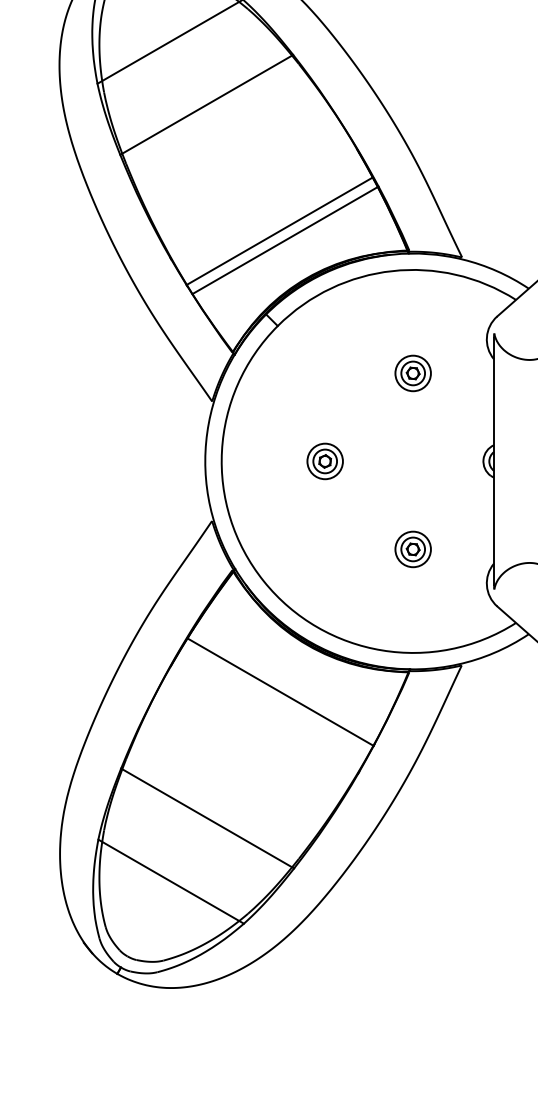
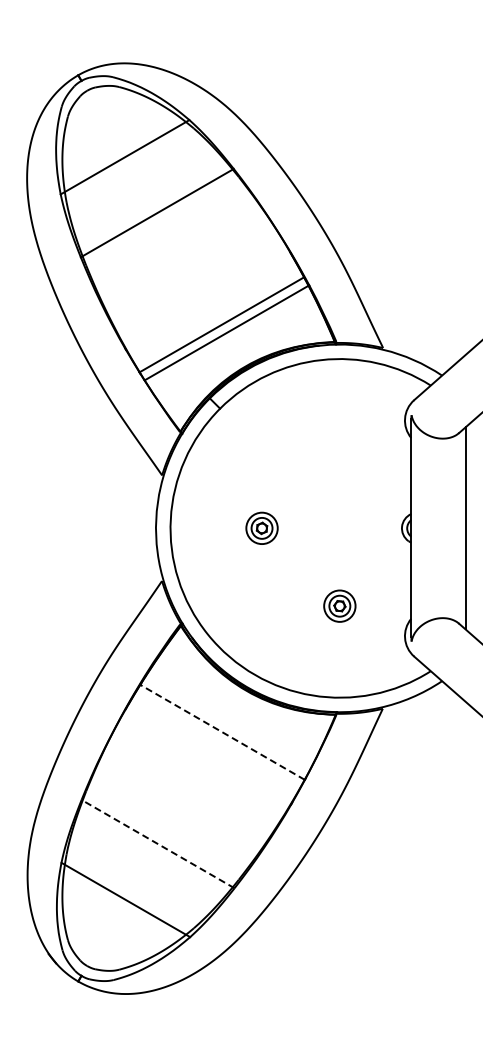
part: (412, 373) -> (339, 450), removed
line: (280, 692) -> (222, 732), solid -> dashed
line: (206, 817) -> (157, 843), solid -> dashed

